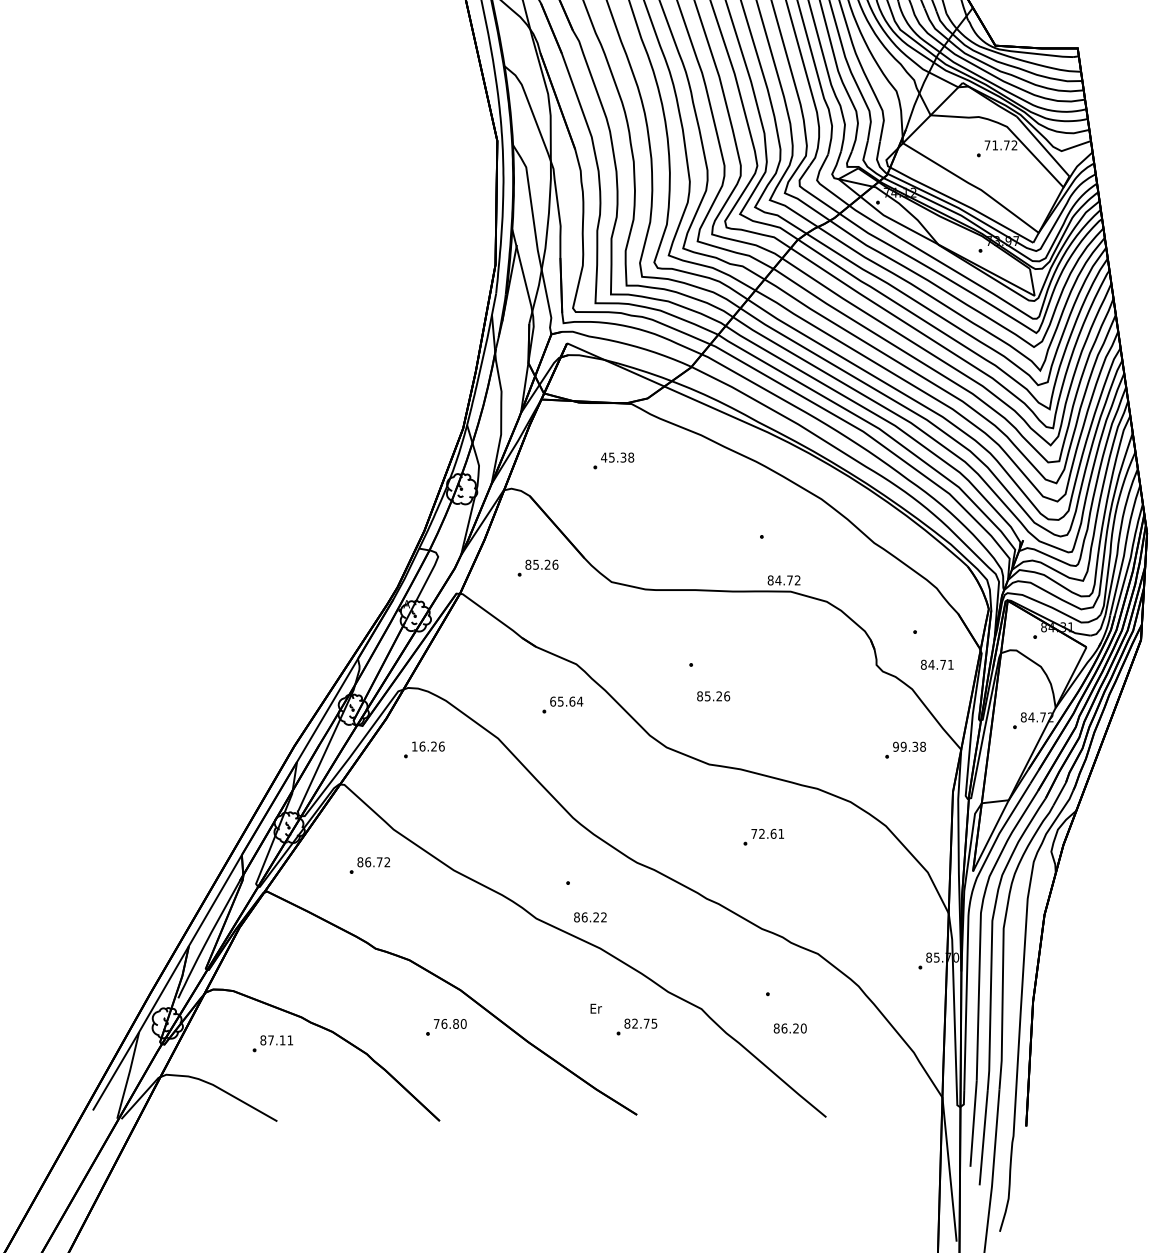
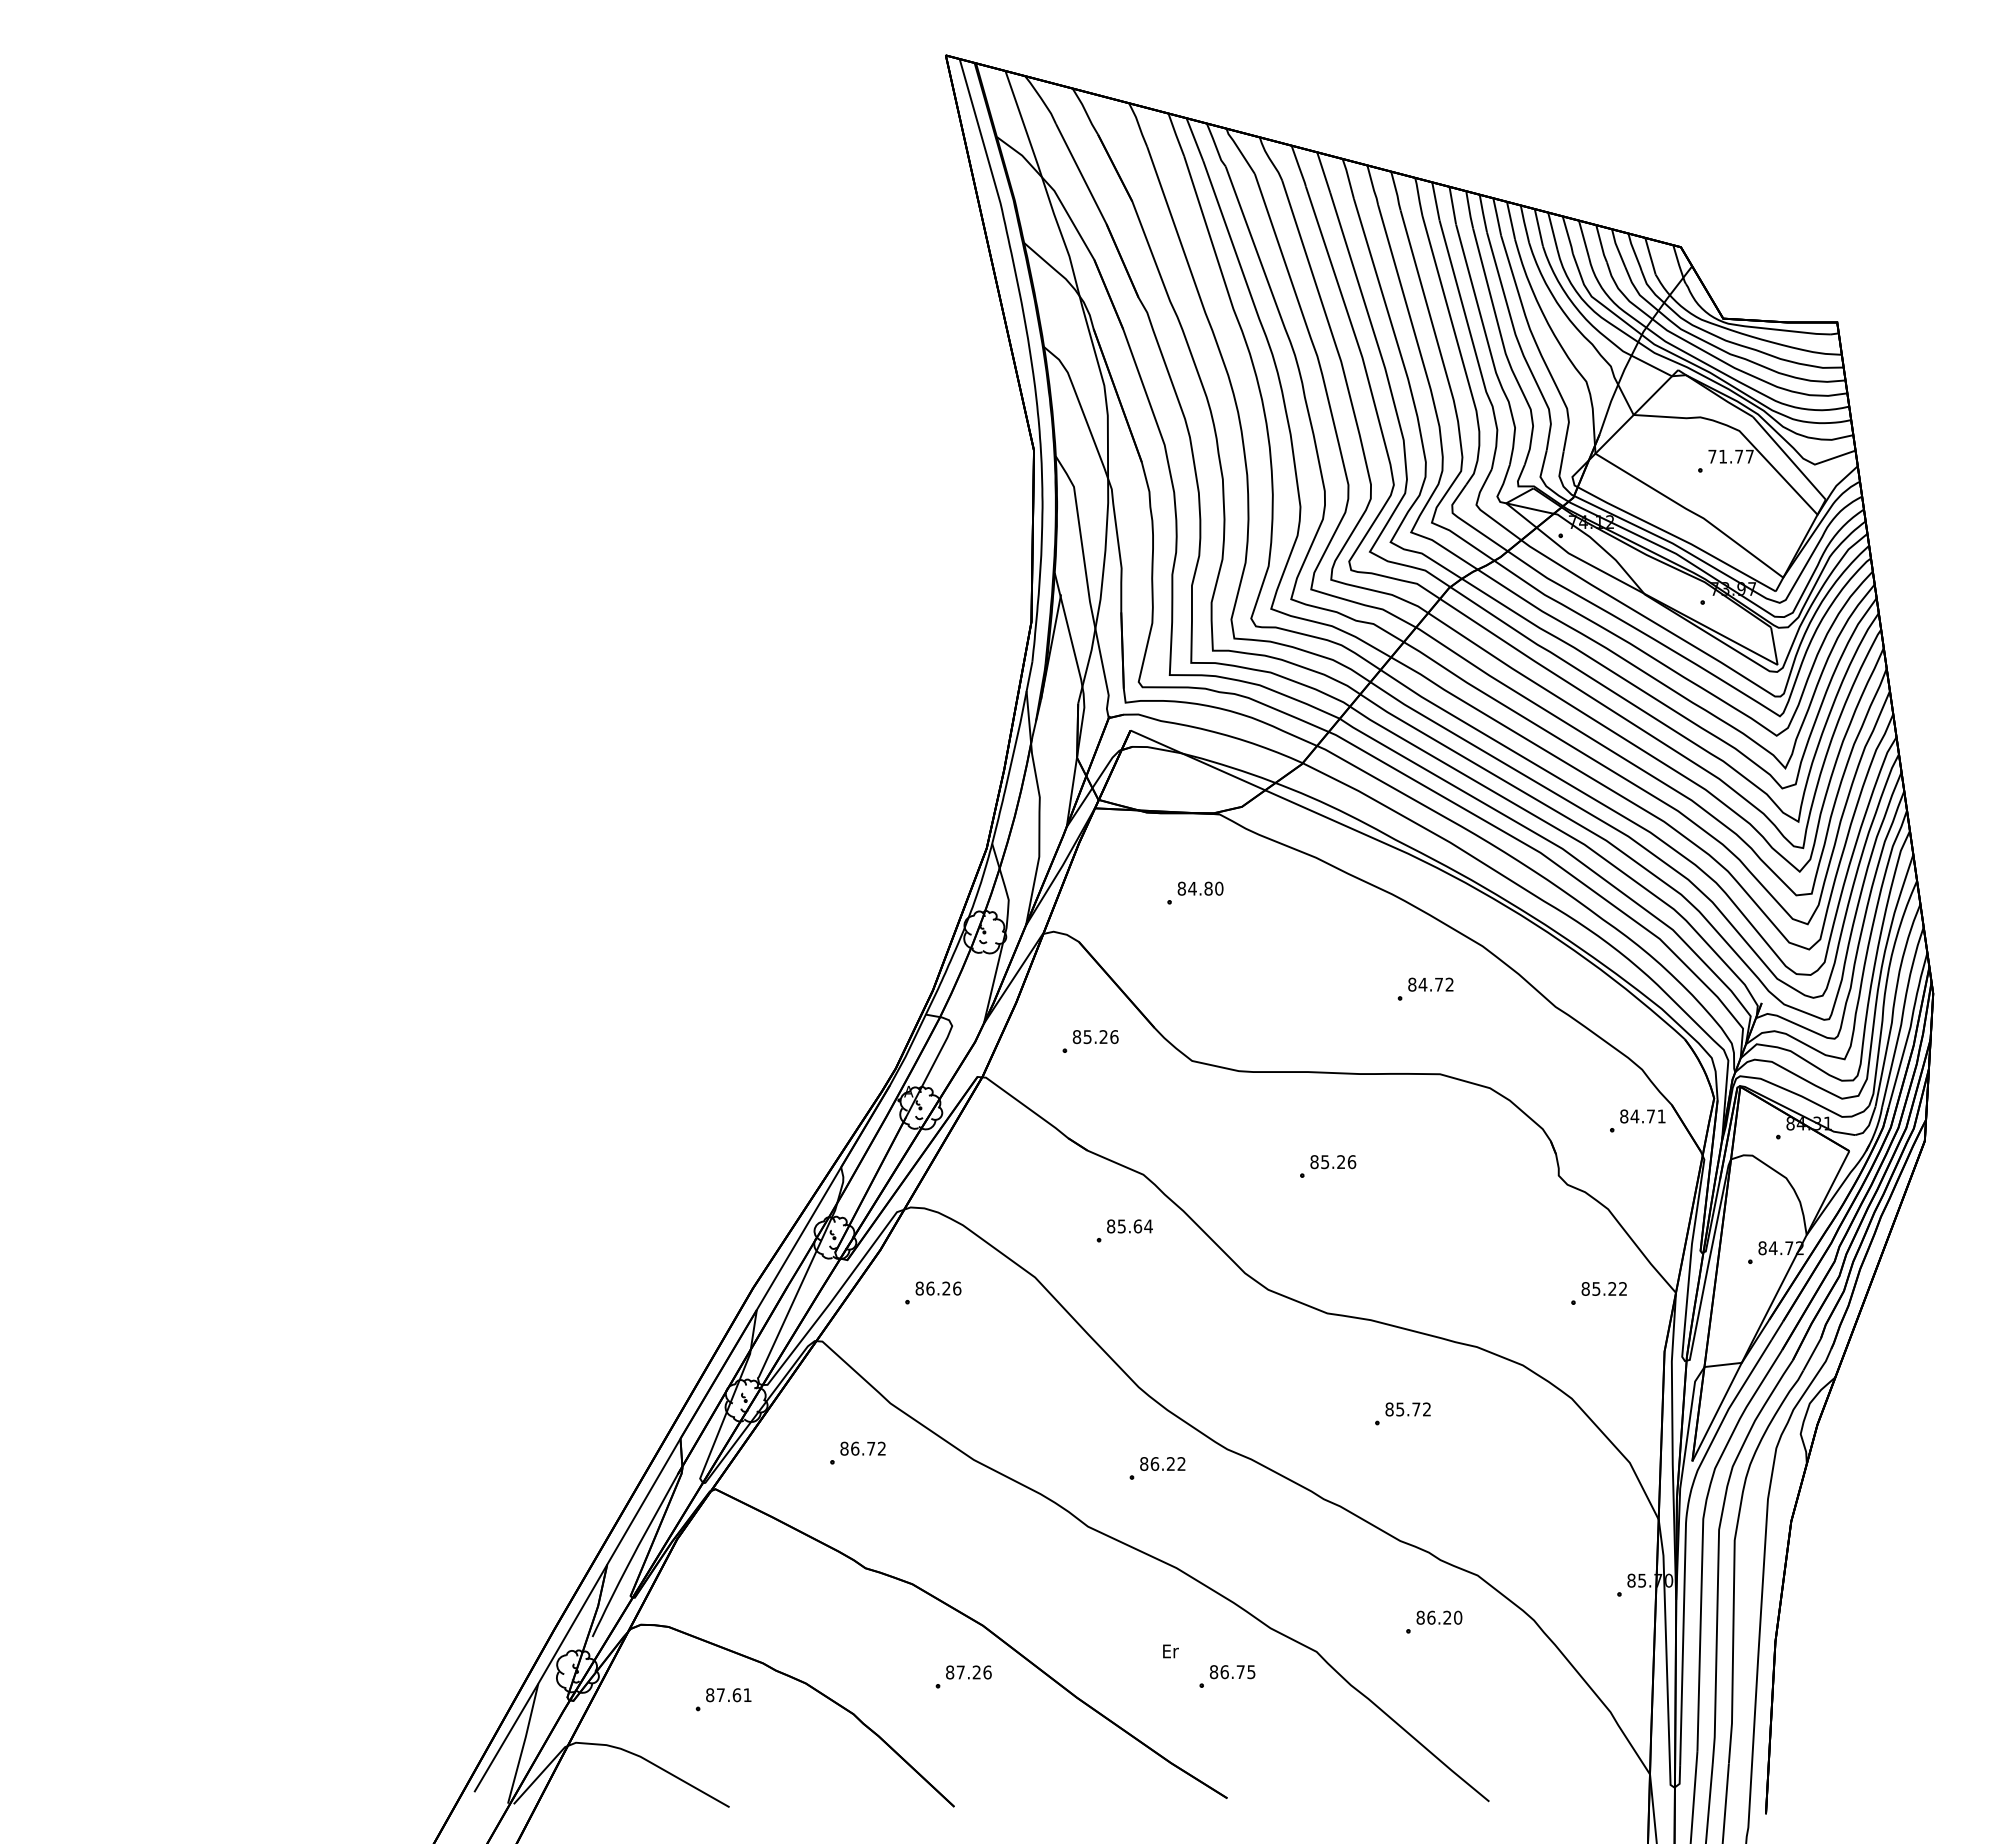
text: (1014, 145) -> (1749, 456), 71.72 -> 71.77
text: (617, 457) -> (1200, 888), 45.38 -> 84.80
text: (783, 580) -> (1430, 984), moved
text: (937, 664) -> (1642, 1116), moved
text: (713, 696) -> (1333, 1162), moved
text: (553, 701) -> (1111, 1226), 65.64 -> 85.64
text: (414, 746) -> (919, 1288), 16.26 -> 86.26
text: (909, 746) -> (1604, 1288), 99.38 -> 85.22
text: (767, 833) -> (1407, 1409), 72.61 -> 85.72
text: (590, 917) -> (1162, 1463), moved
text: (450, 1023) -> (968, 1672), 76.80 -> 87.26
text: (634, 1023) -> (1224, 1672), 82.75 -> 86.75
text: (790, 1028) -> (1439, 1617), moved
text: (282, 1040) -> (736, 1695), 87.11 -> 87.61

